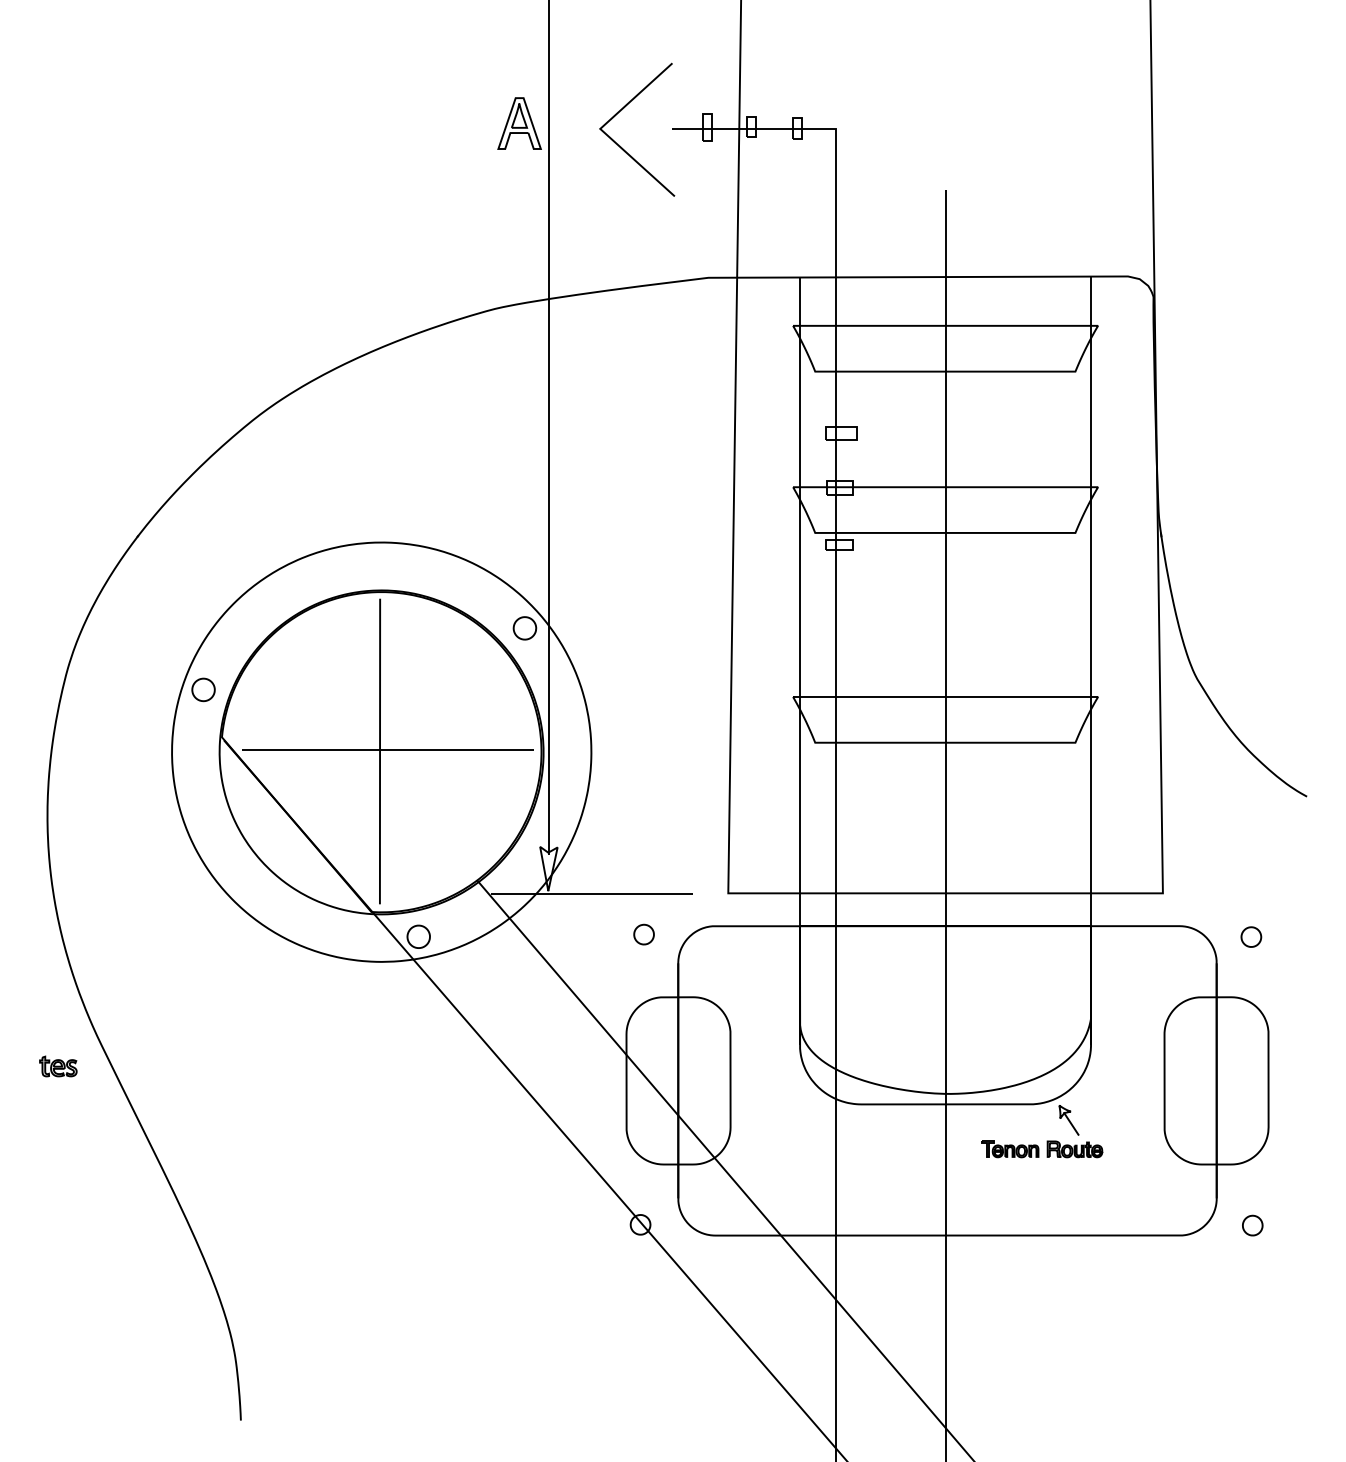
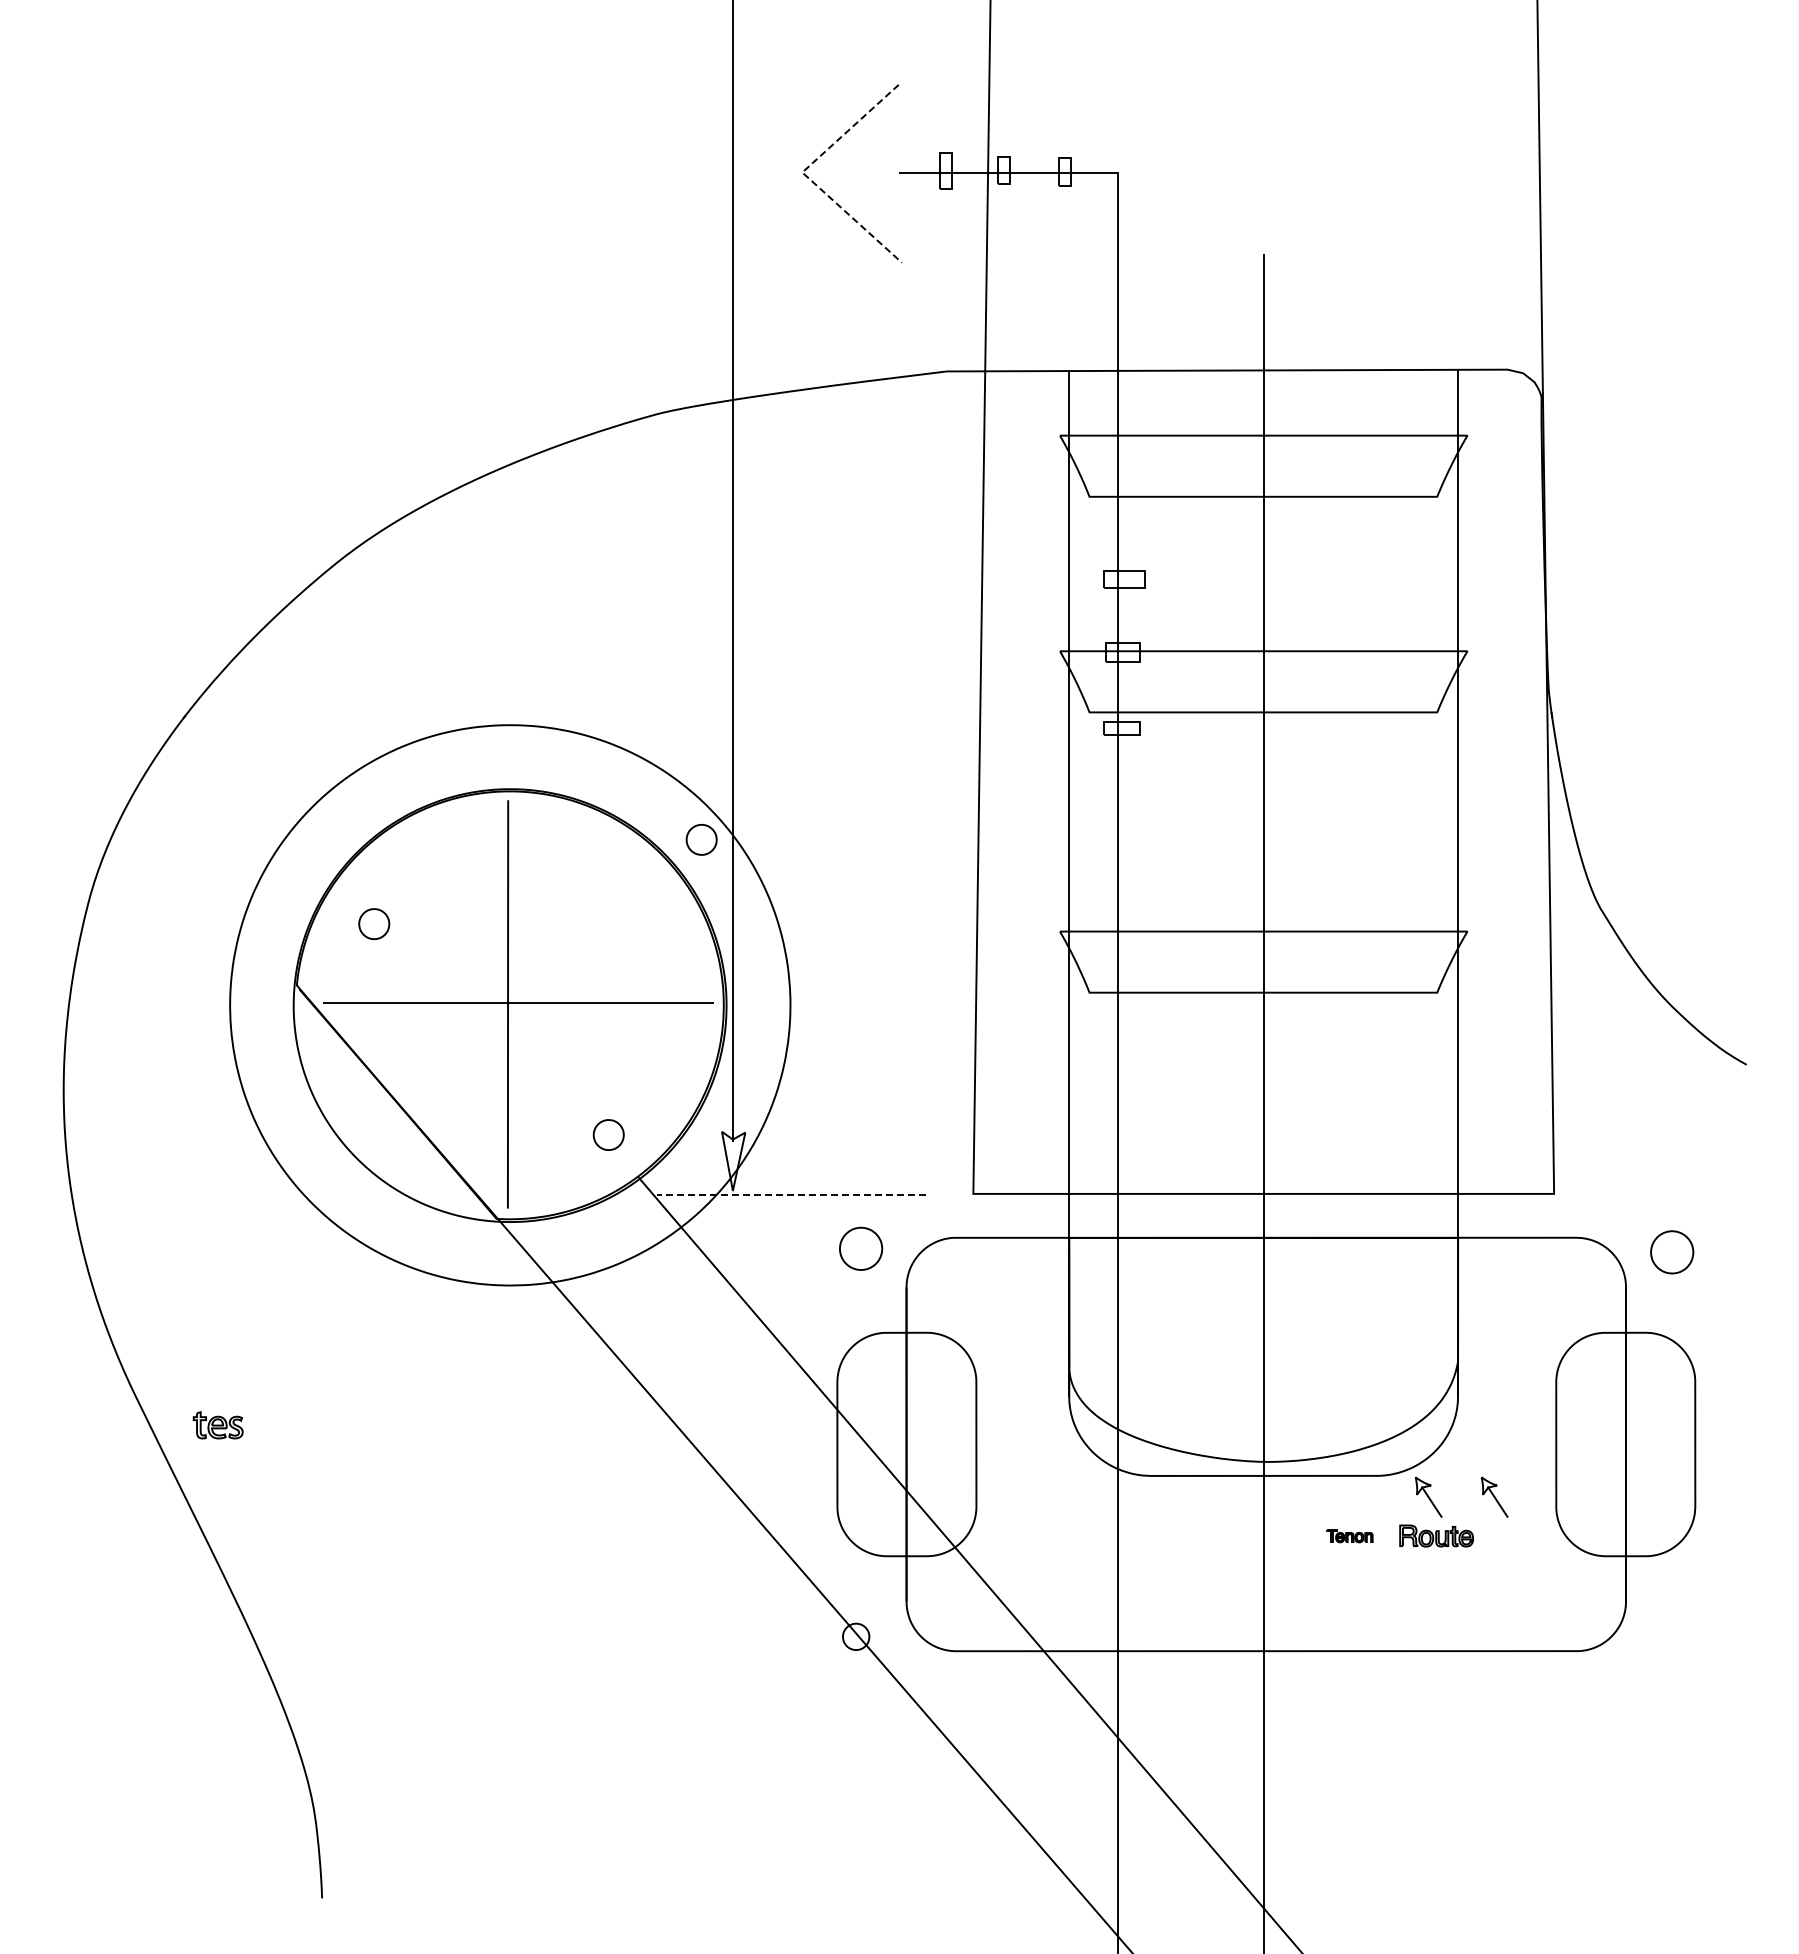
part: (519, 123) -> (694, 165), removed
line: (601, 129) -> (803, 173), solid -> dashed
part: (203, 689) -> (374, 923), moved
line: (592, 893) -> (791, 1194), solid -> dashed
part: (643, 934) -> (860, 1249), size x1.6
part: (418, 936) -> (608, 1134), moved
part: (1251, 937) -> (1672, 1252), size x1.6
part: (57, 1066) -> (217, 1425), moved
part: (1118, 1119) -> (1494, 1496), added
part: (1009, 1148) -> (1349, 1535), size x0.6
part: (1253, 1225) -> (1674, 1637), removed

